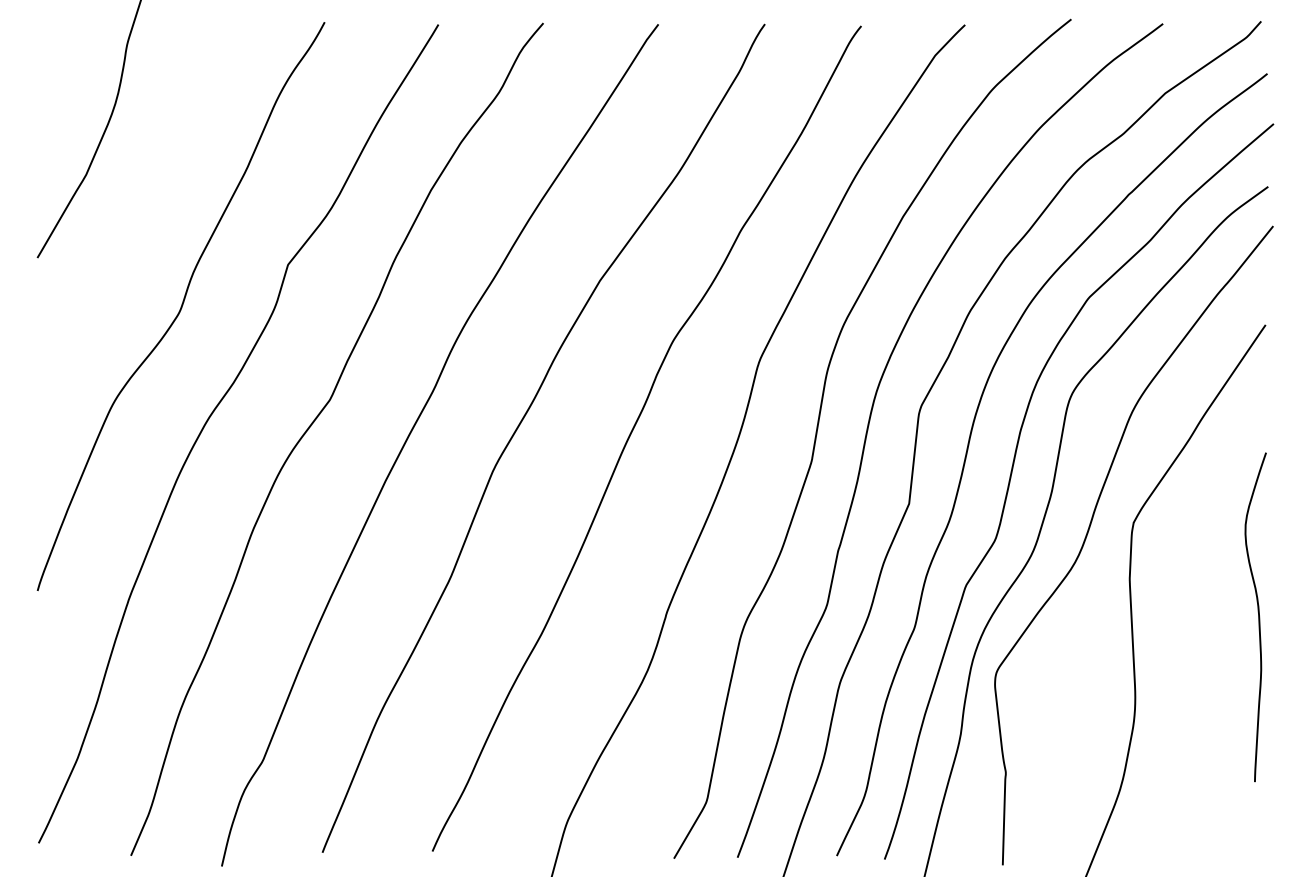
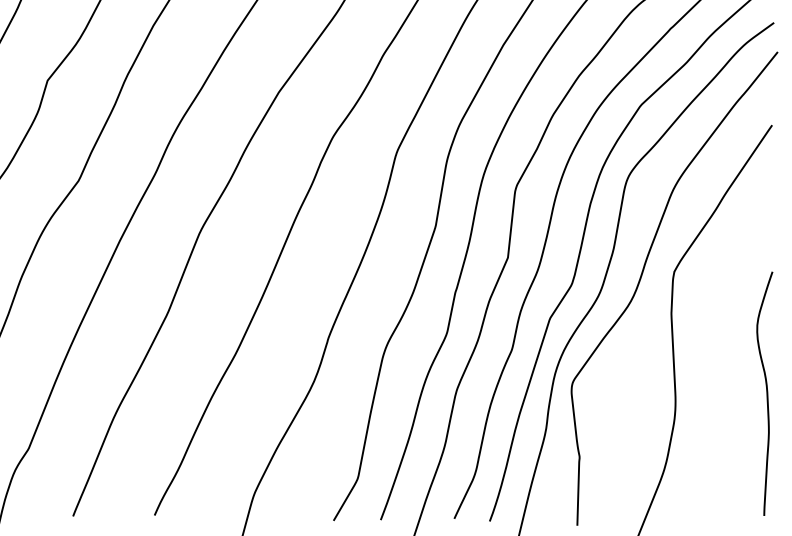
curve: (1258, 617) -> (766, 393), moved

